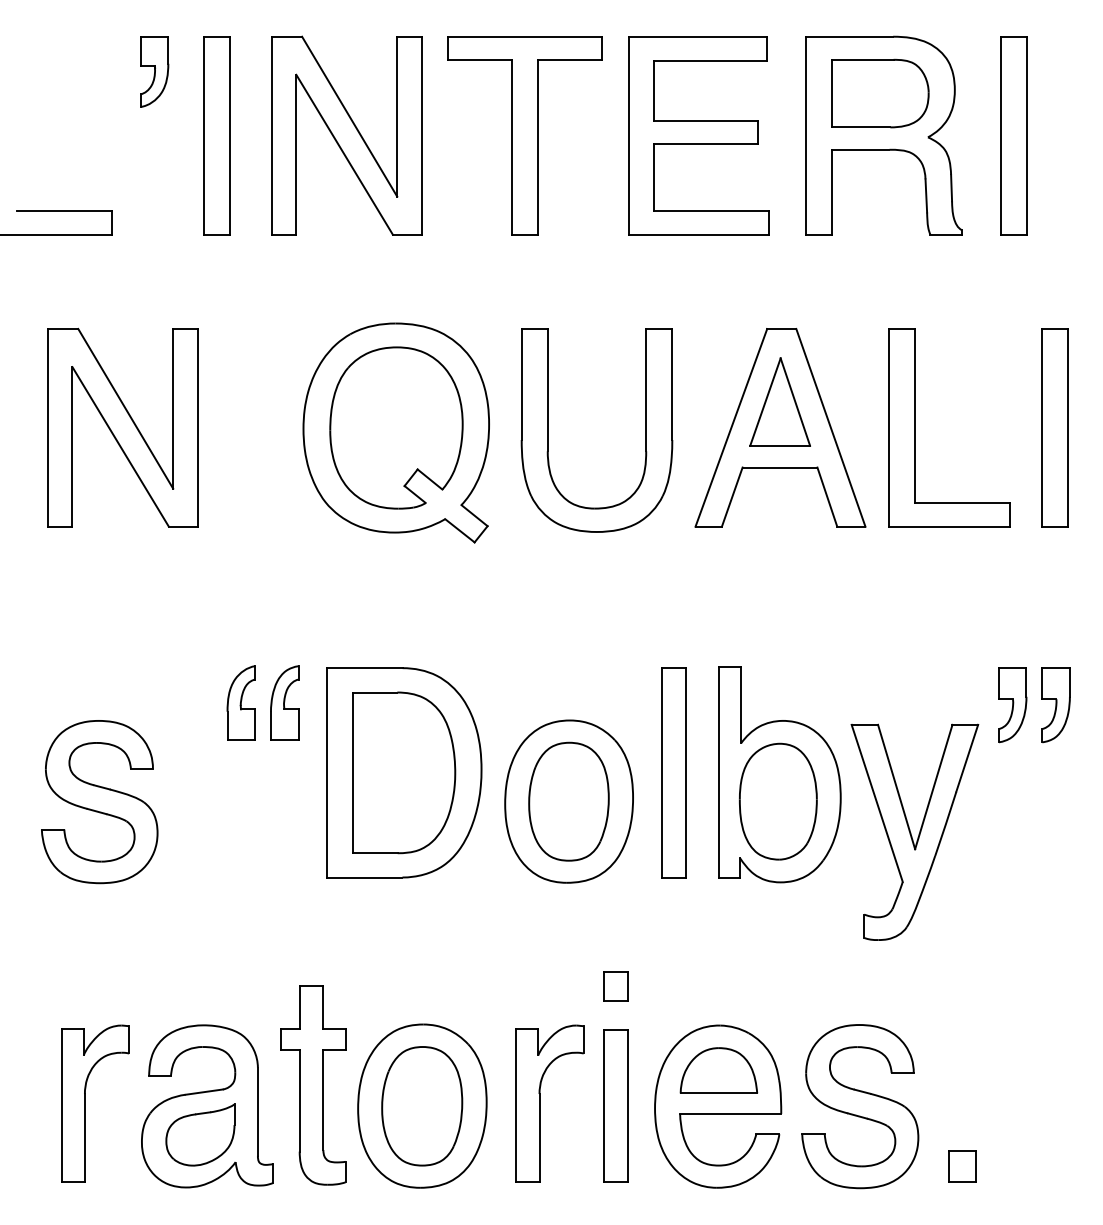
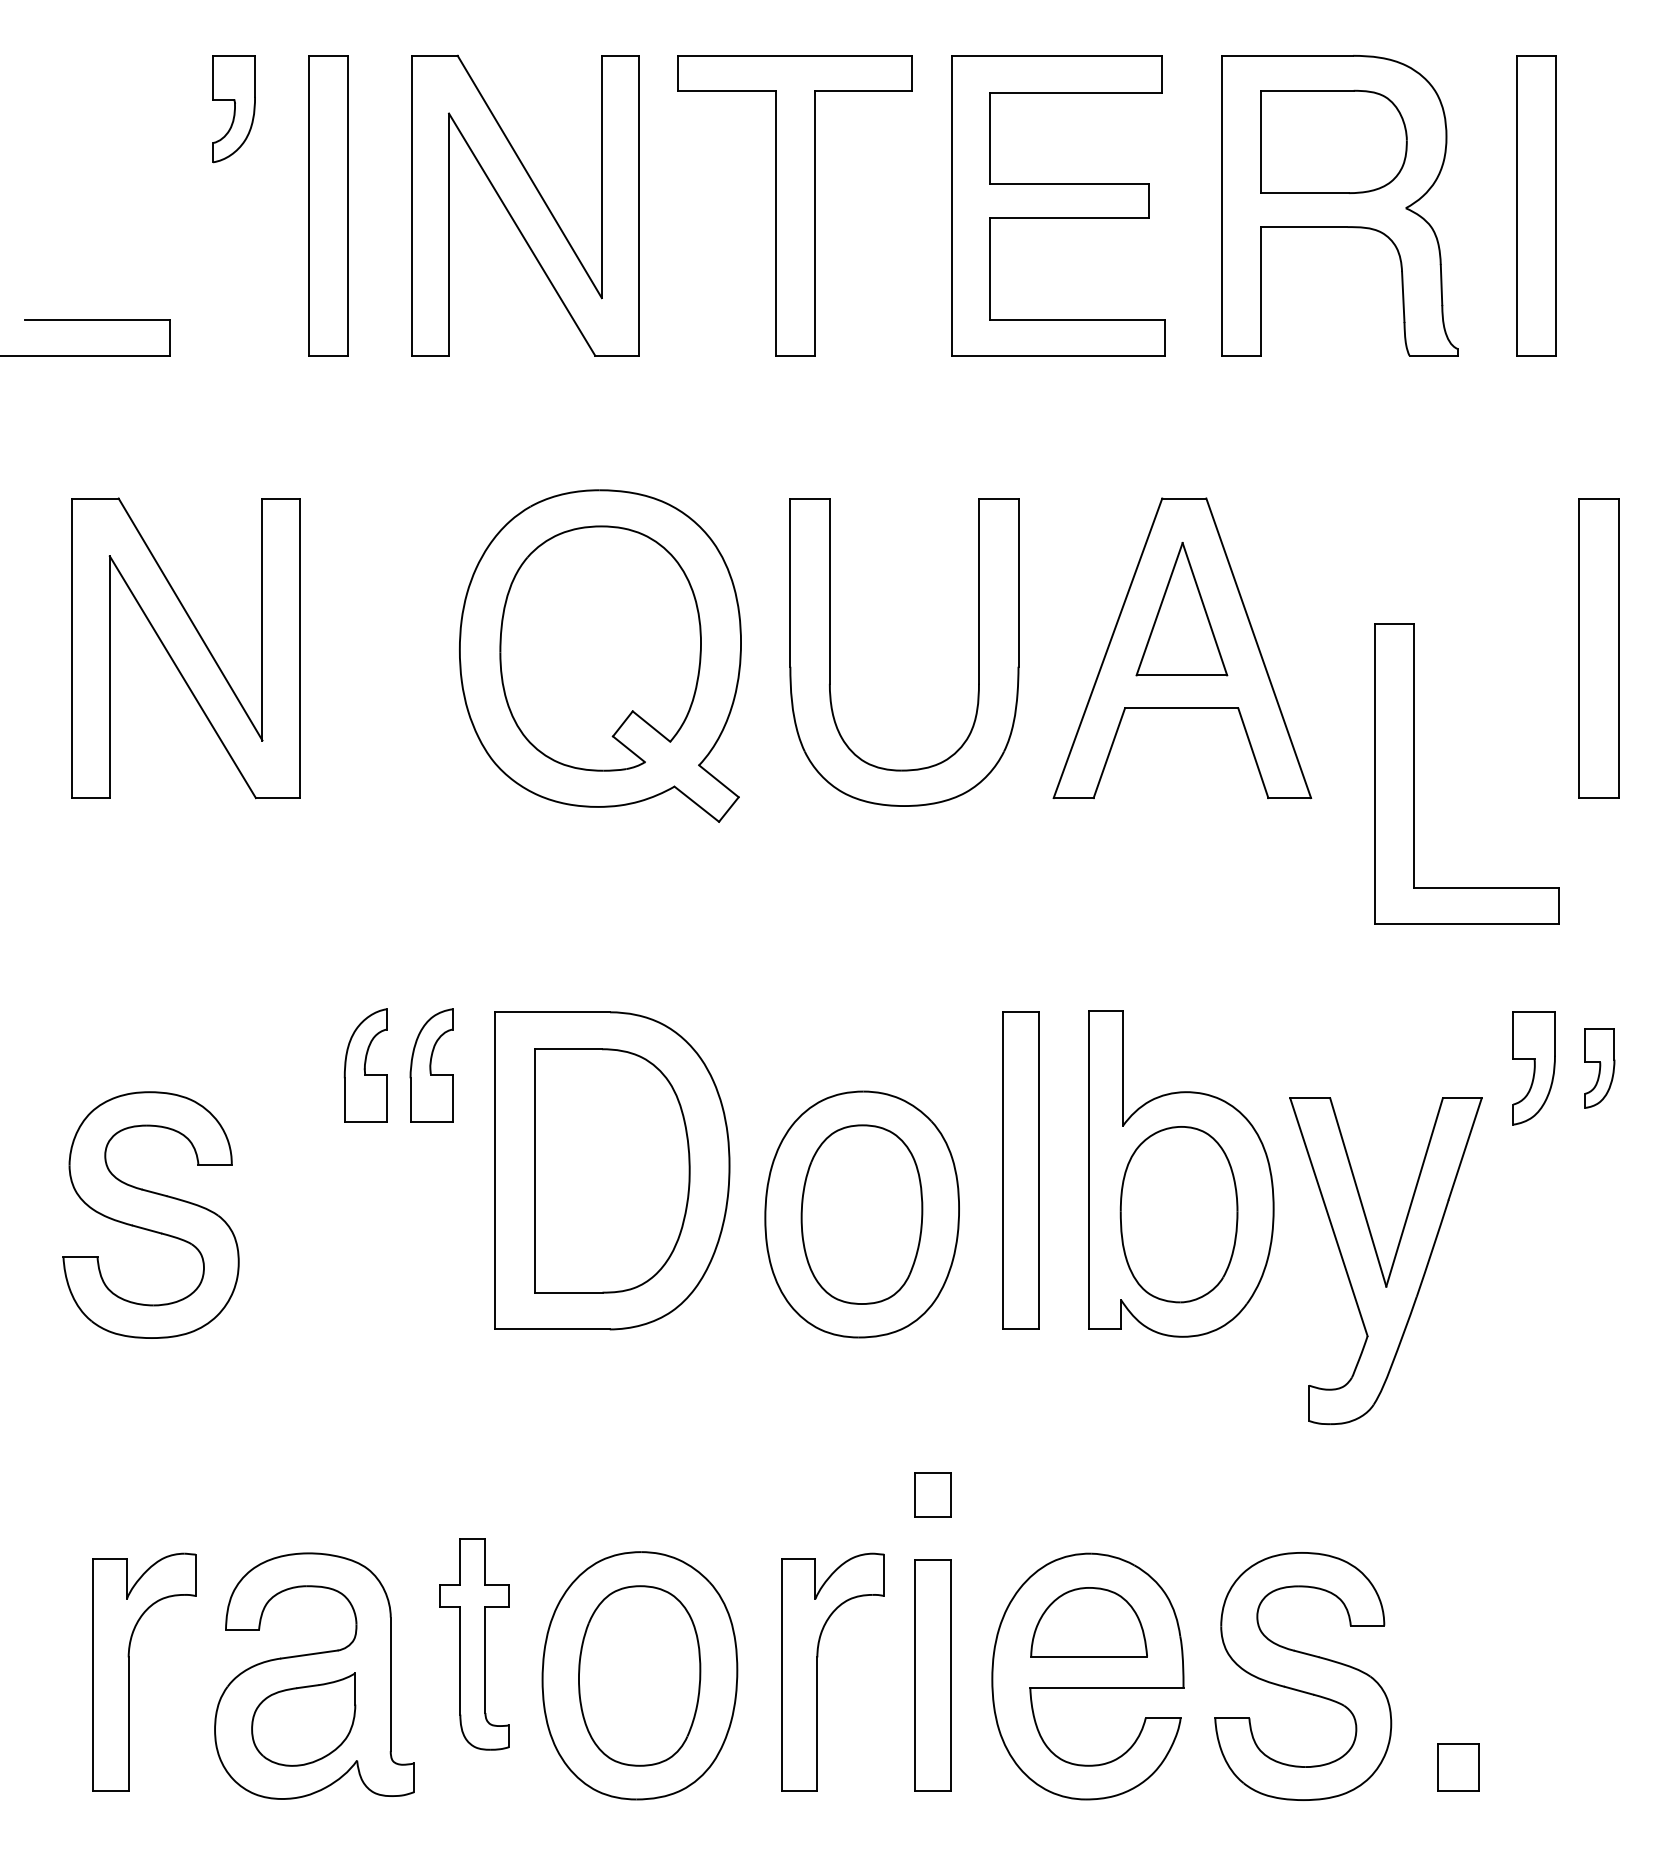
part: (915, 427) -> (1415, 773), moved
part: (1055, 705) -> (1598, 1068), size x0.7
part: (313, 1085) -> (474, 1644), size x0.7

